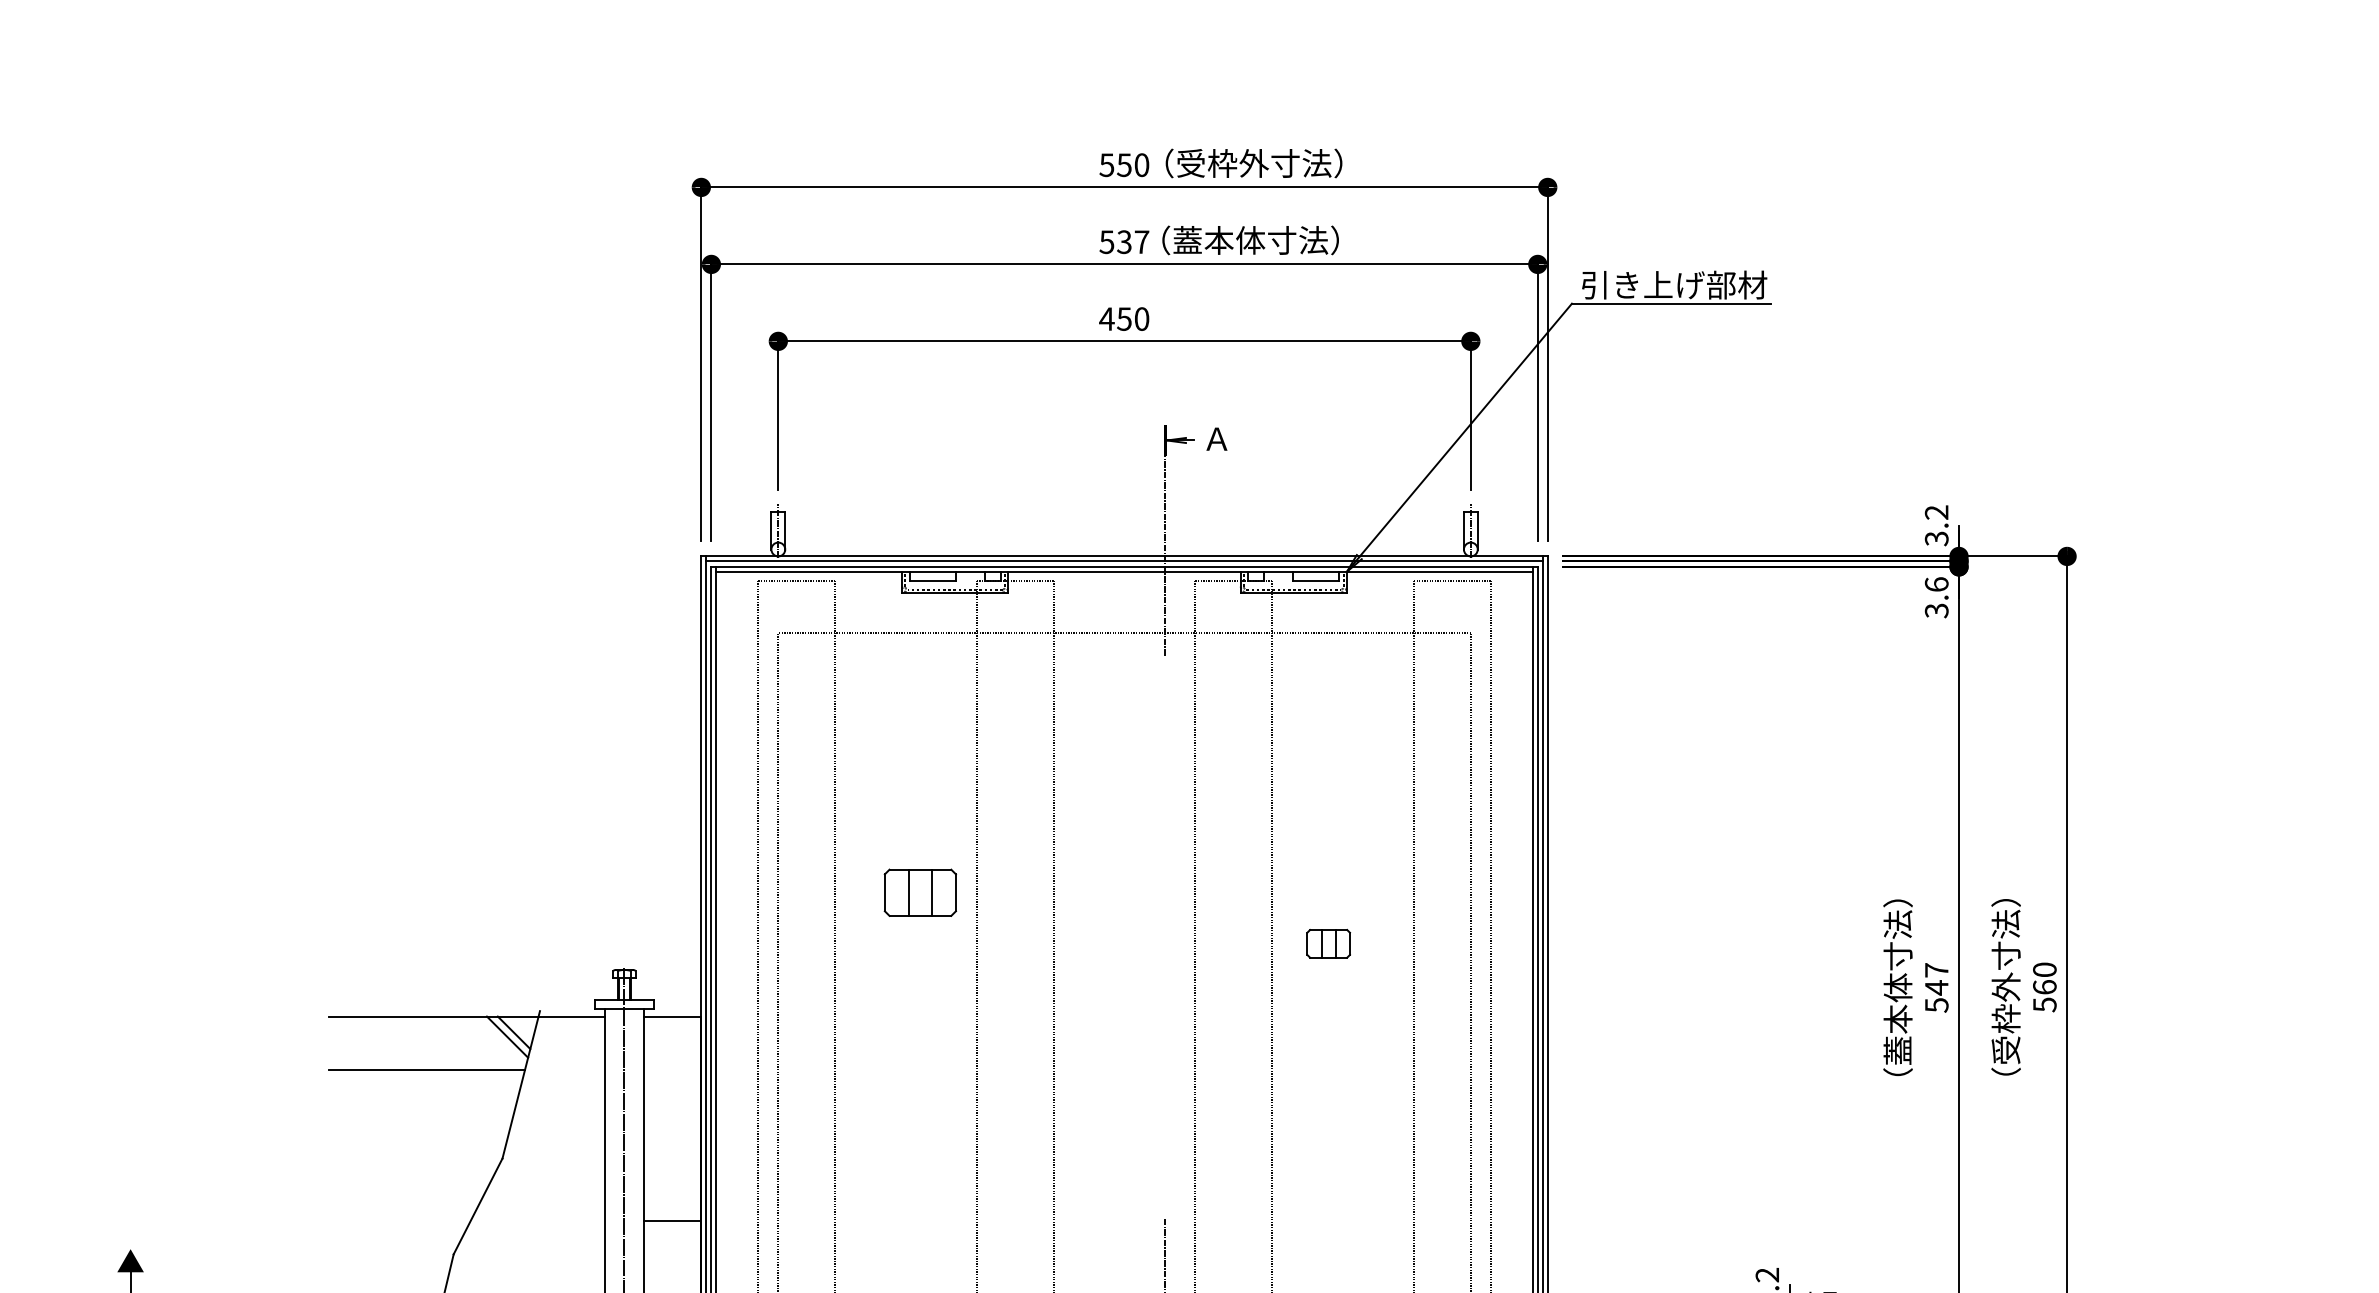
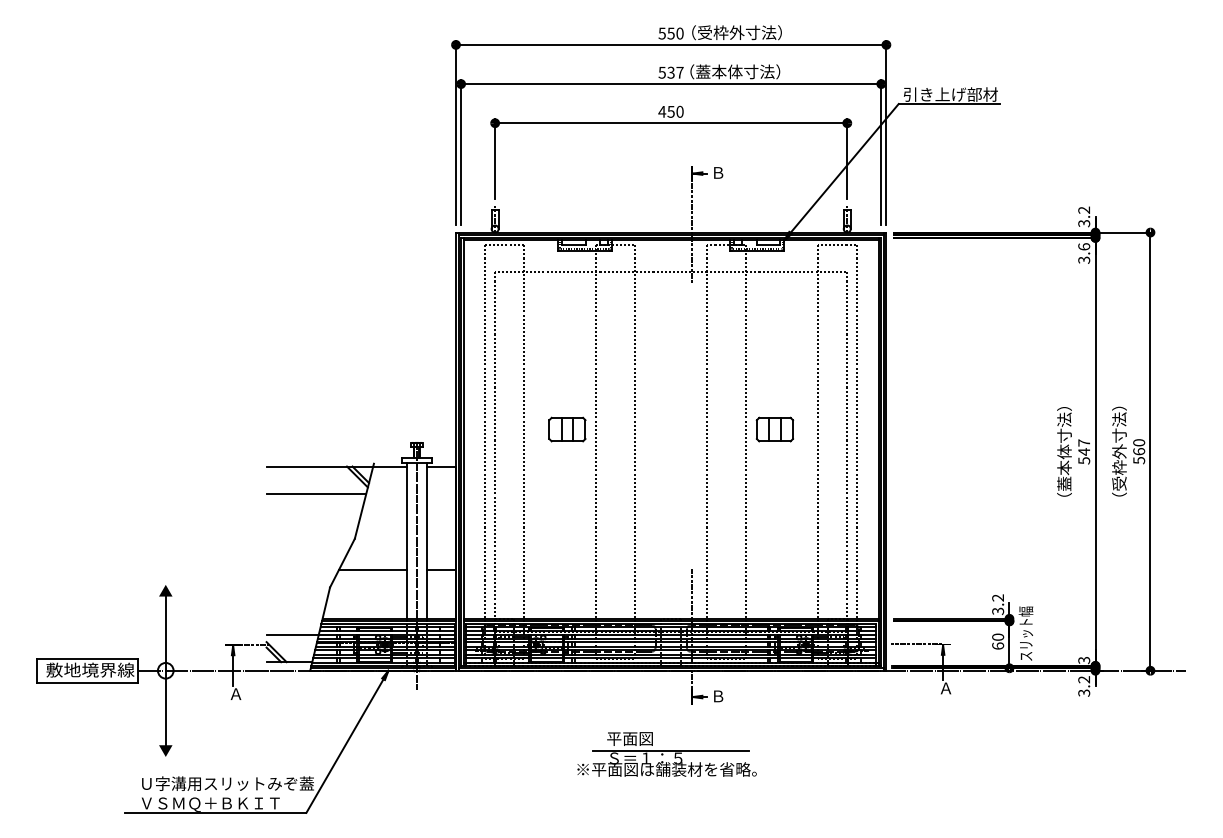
text: (1217, 438) -> (718, 172), Ａ -> Ｂ
part: (920, 892) -> (567, 429), moved
part: (1327, 943) -> (774, 429), size x1.67
line: (537, 1221) -> (372, 570), added

